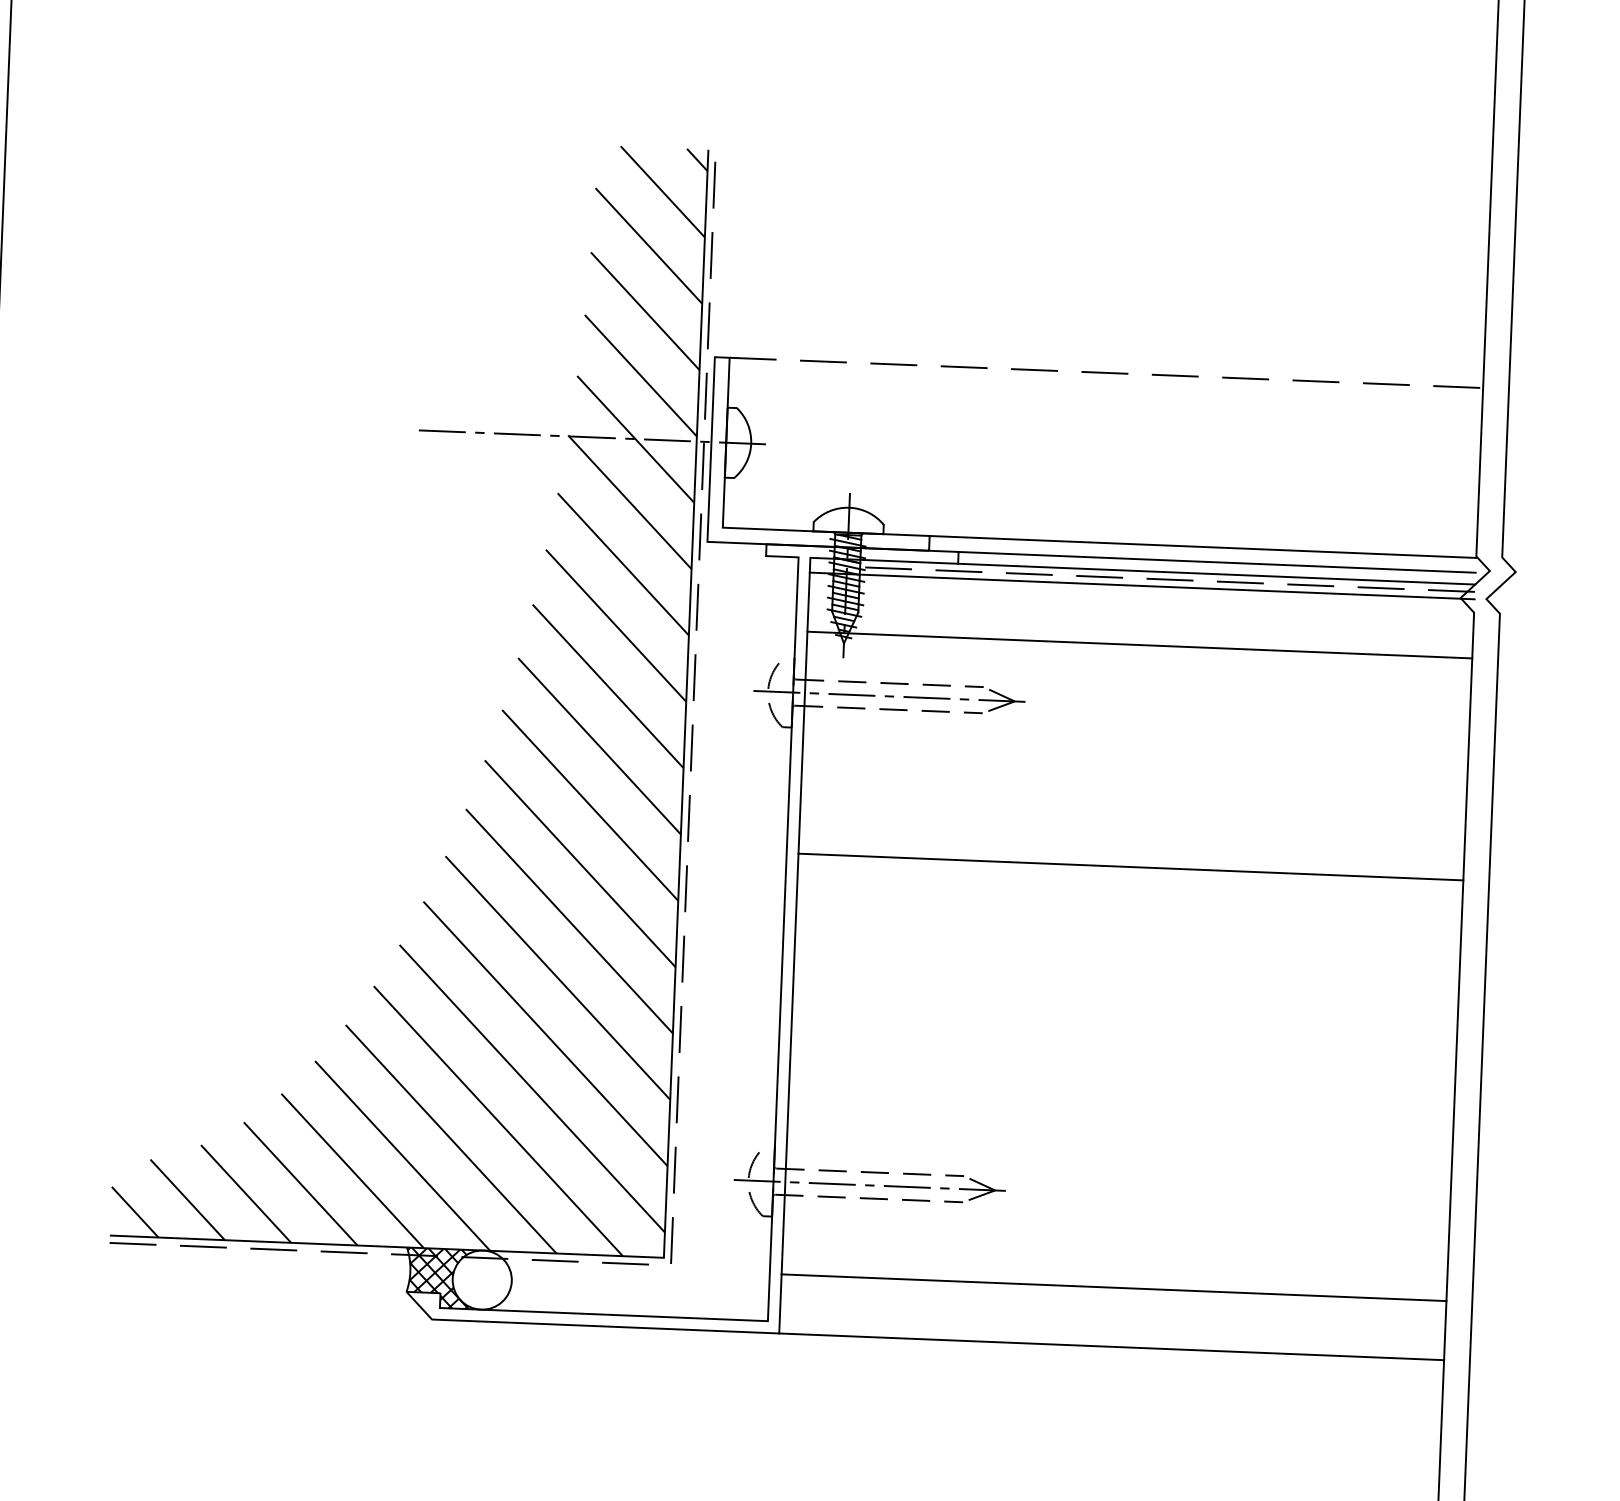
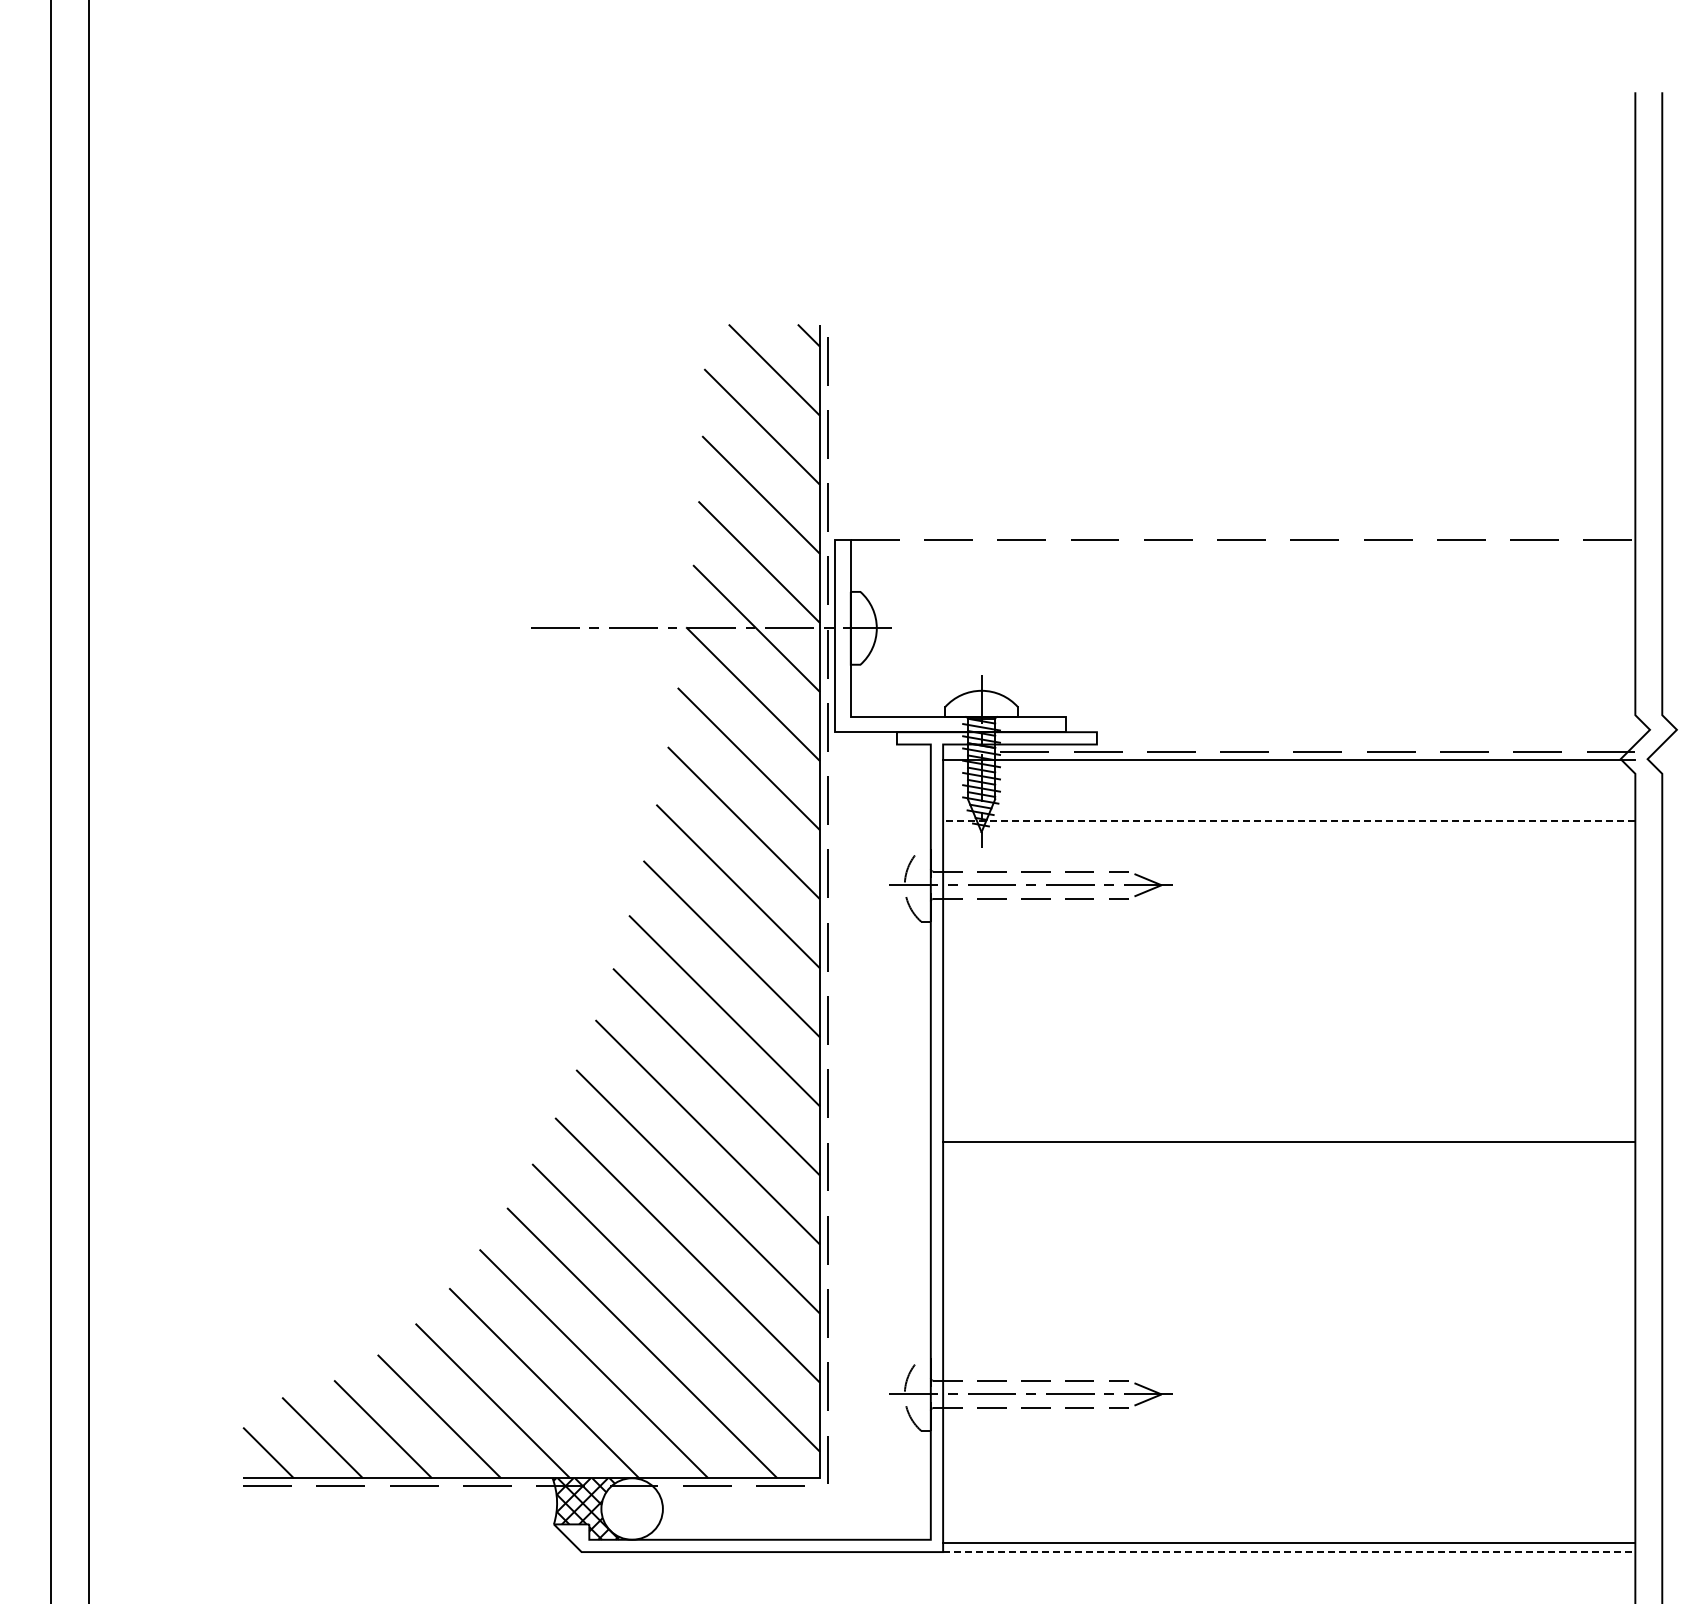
line: (1202, 546) -> (1350, 716), removed
line: (1216, 562) -> (1365, 732), removed
line: (1216, 574) -> (1365, 744), removed
line: (1139, 645) -> (1288, 821), solid -> dashed
line: (1131, 867) -> (1289, 1141), moved
line: (1114, 1287) -> (1289, 1542), moved
line: (1111, 1347) -> (1289, 1552), solid -> dashed

